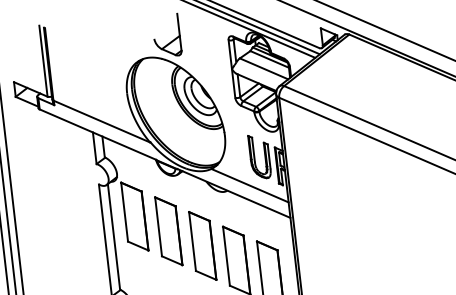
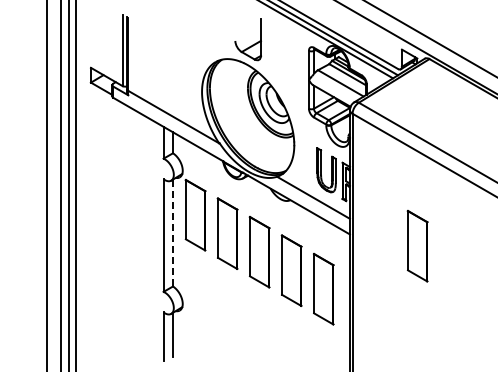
part: (358, 222) -> (417, 246), added
line: (113, 236) -> (172, 232), solid -> dashed

